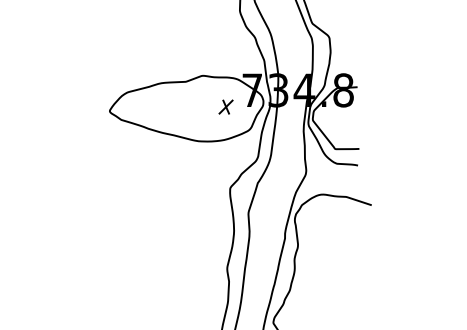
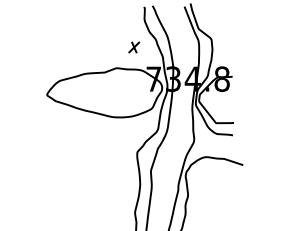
part: (225, 106) -> (133, 47), moved

